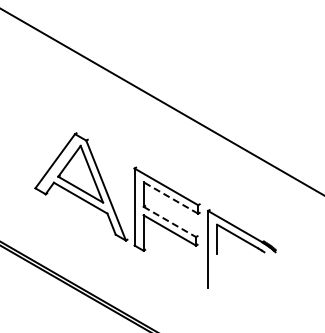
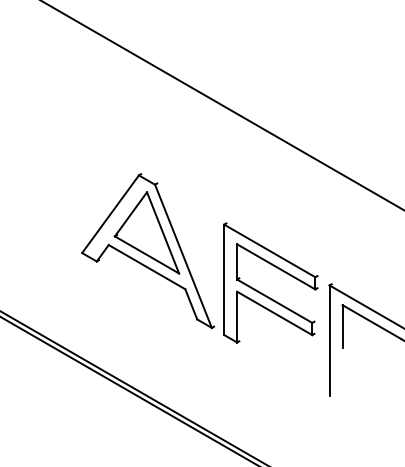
line: (170, 197) -> (275, 266), dashed -> solid
line: (170, 222) -> (275, 302), dashed -> solid

